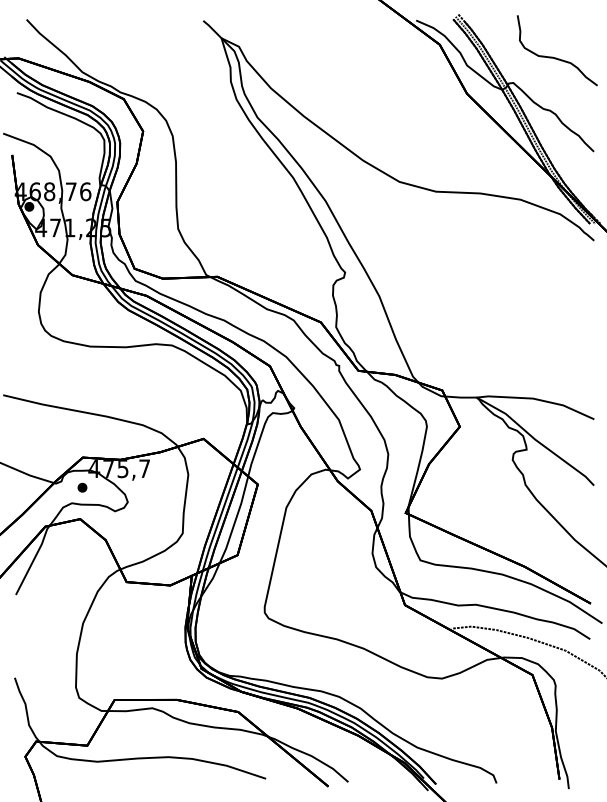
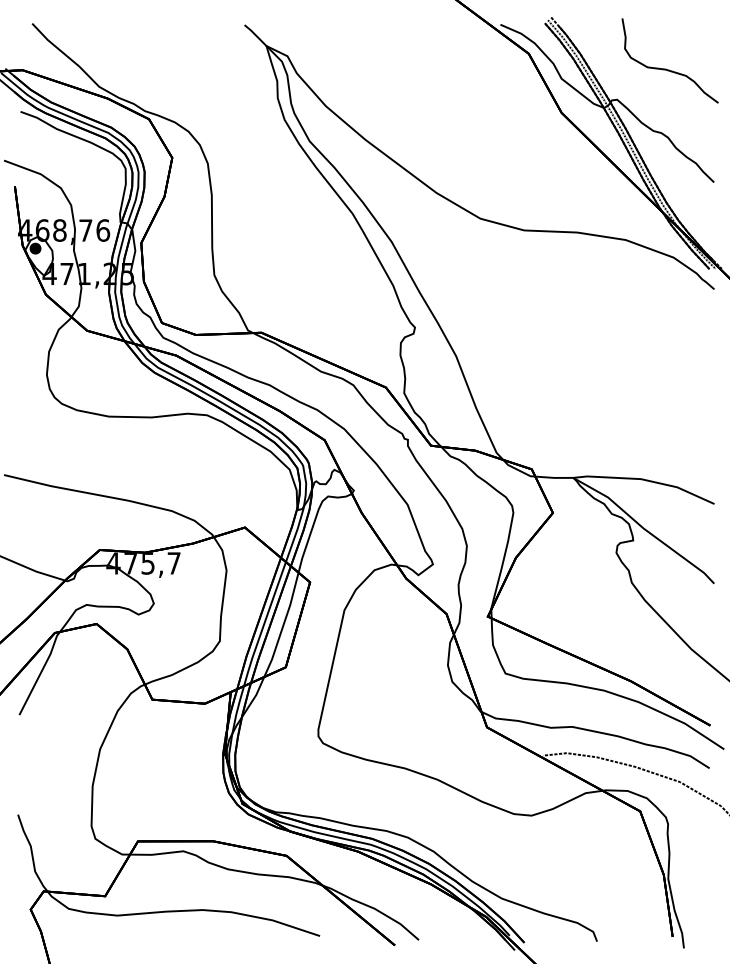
part: (82, 487) -> (99, 585), removed

